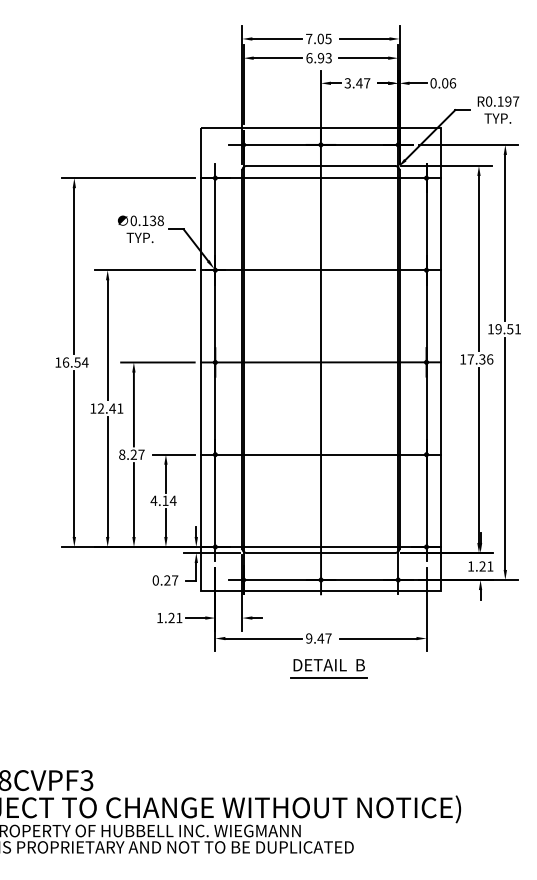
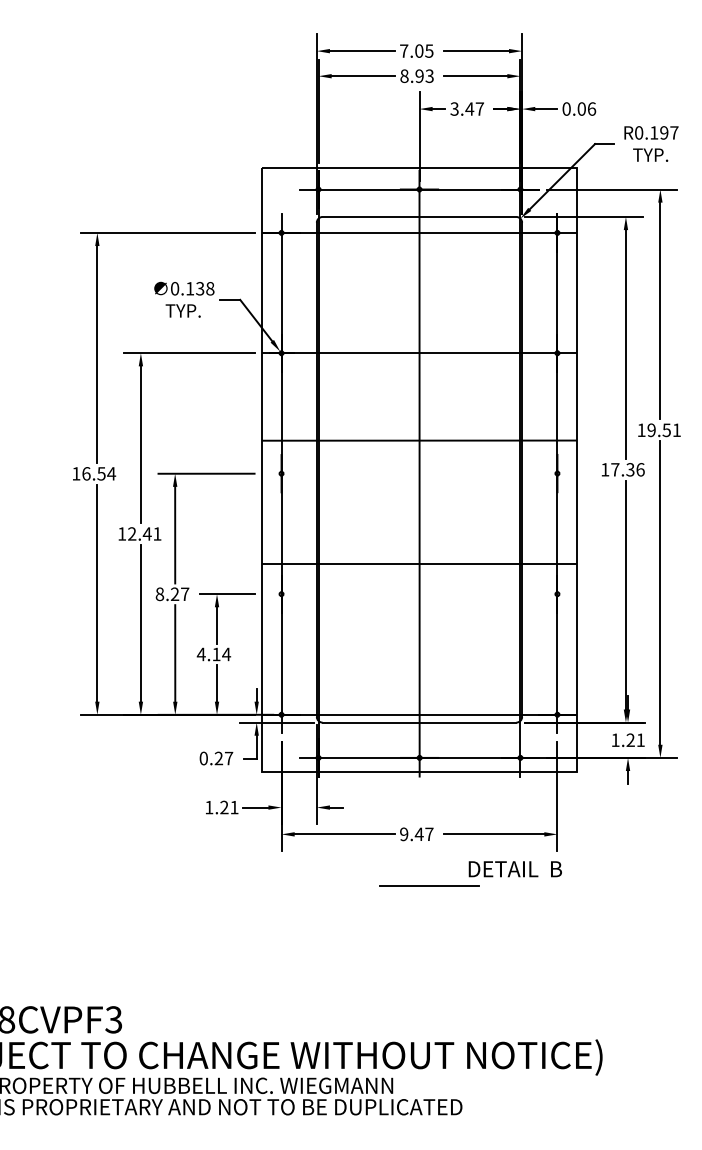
text: (309, 57) -> (404, 75), 6.93 -> 8.93
line: (320, 362) -> (419, 440), moved
line: (320, 454) -> (419, 564), moved
text: (328, 665) -> (514, 869), moved

